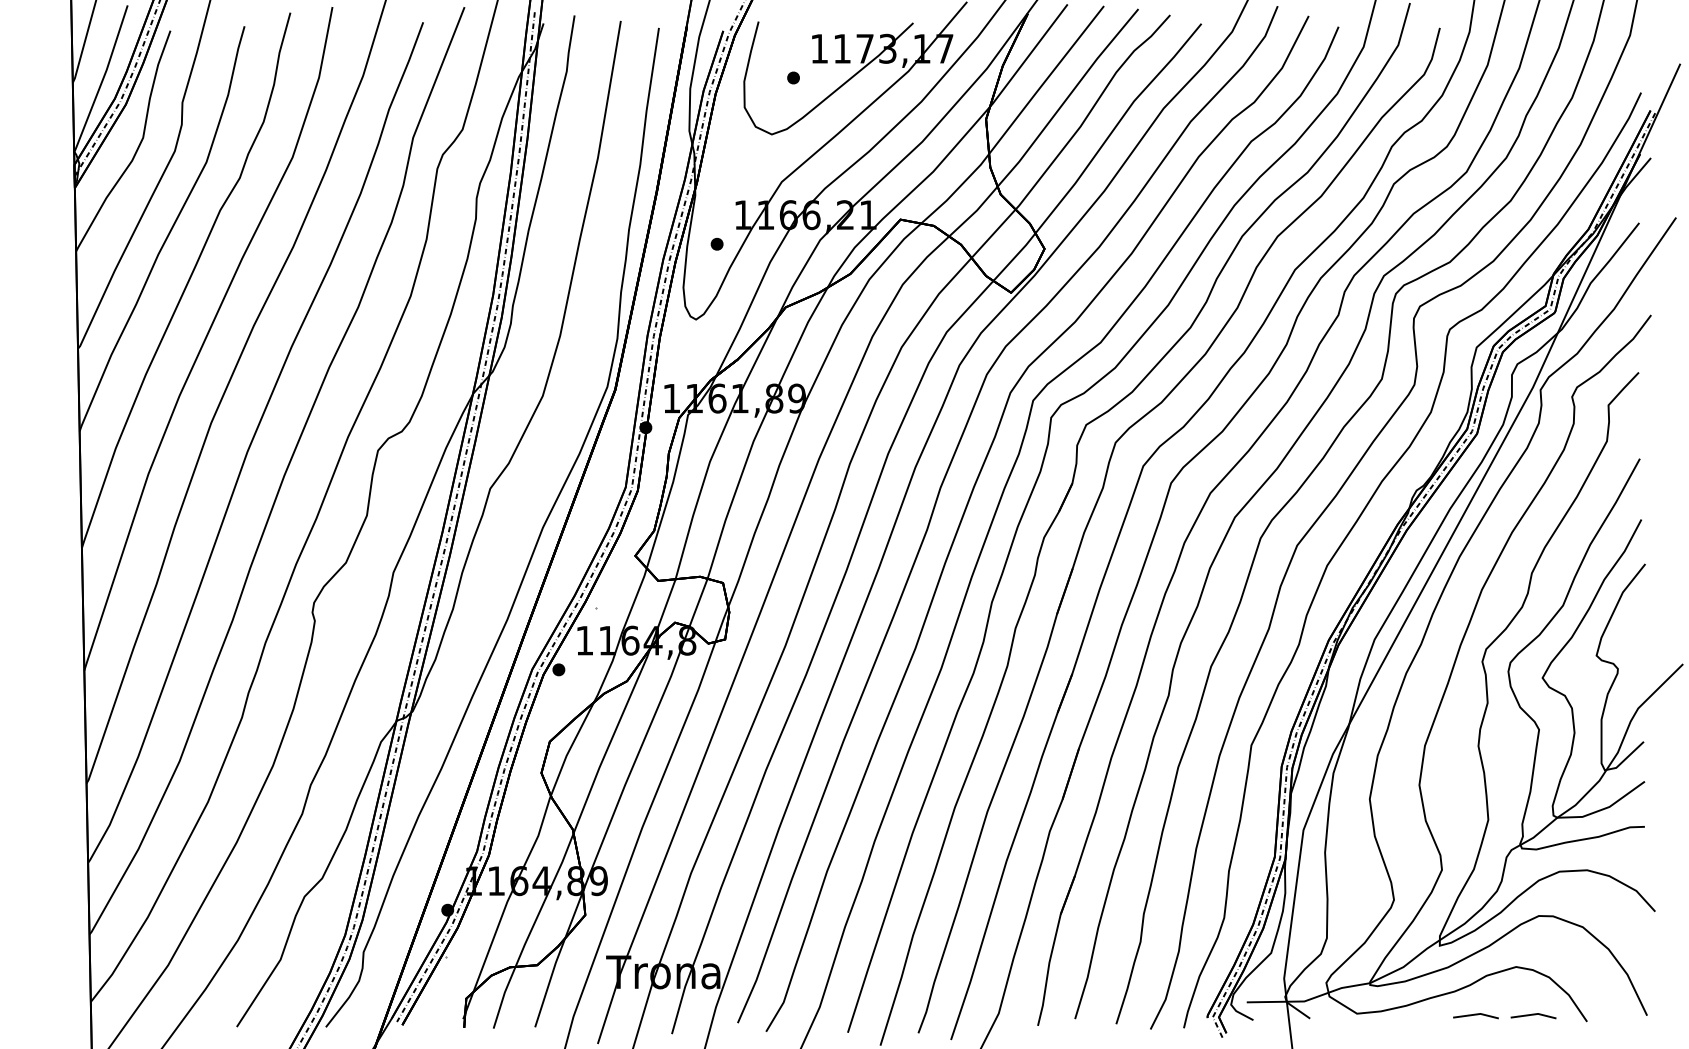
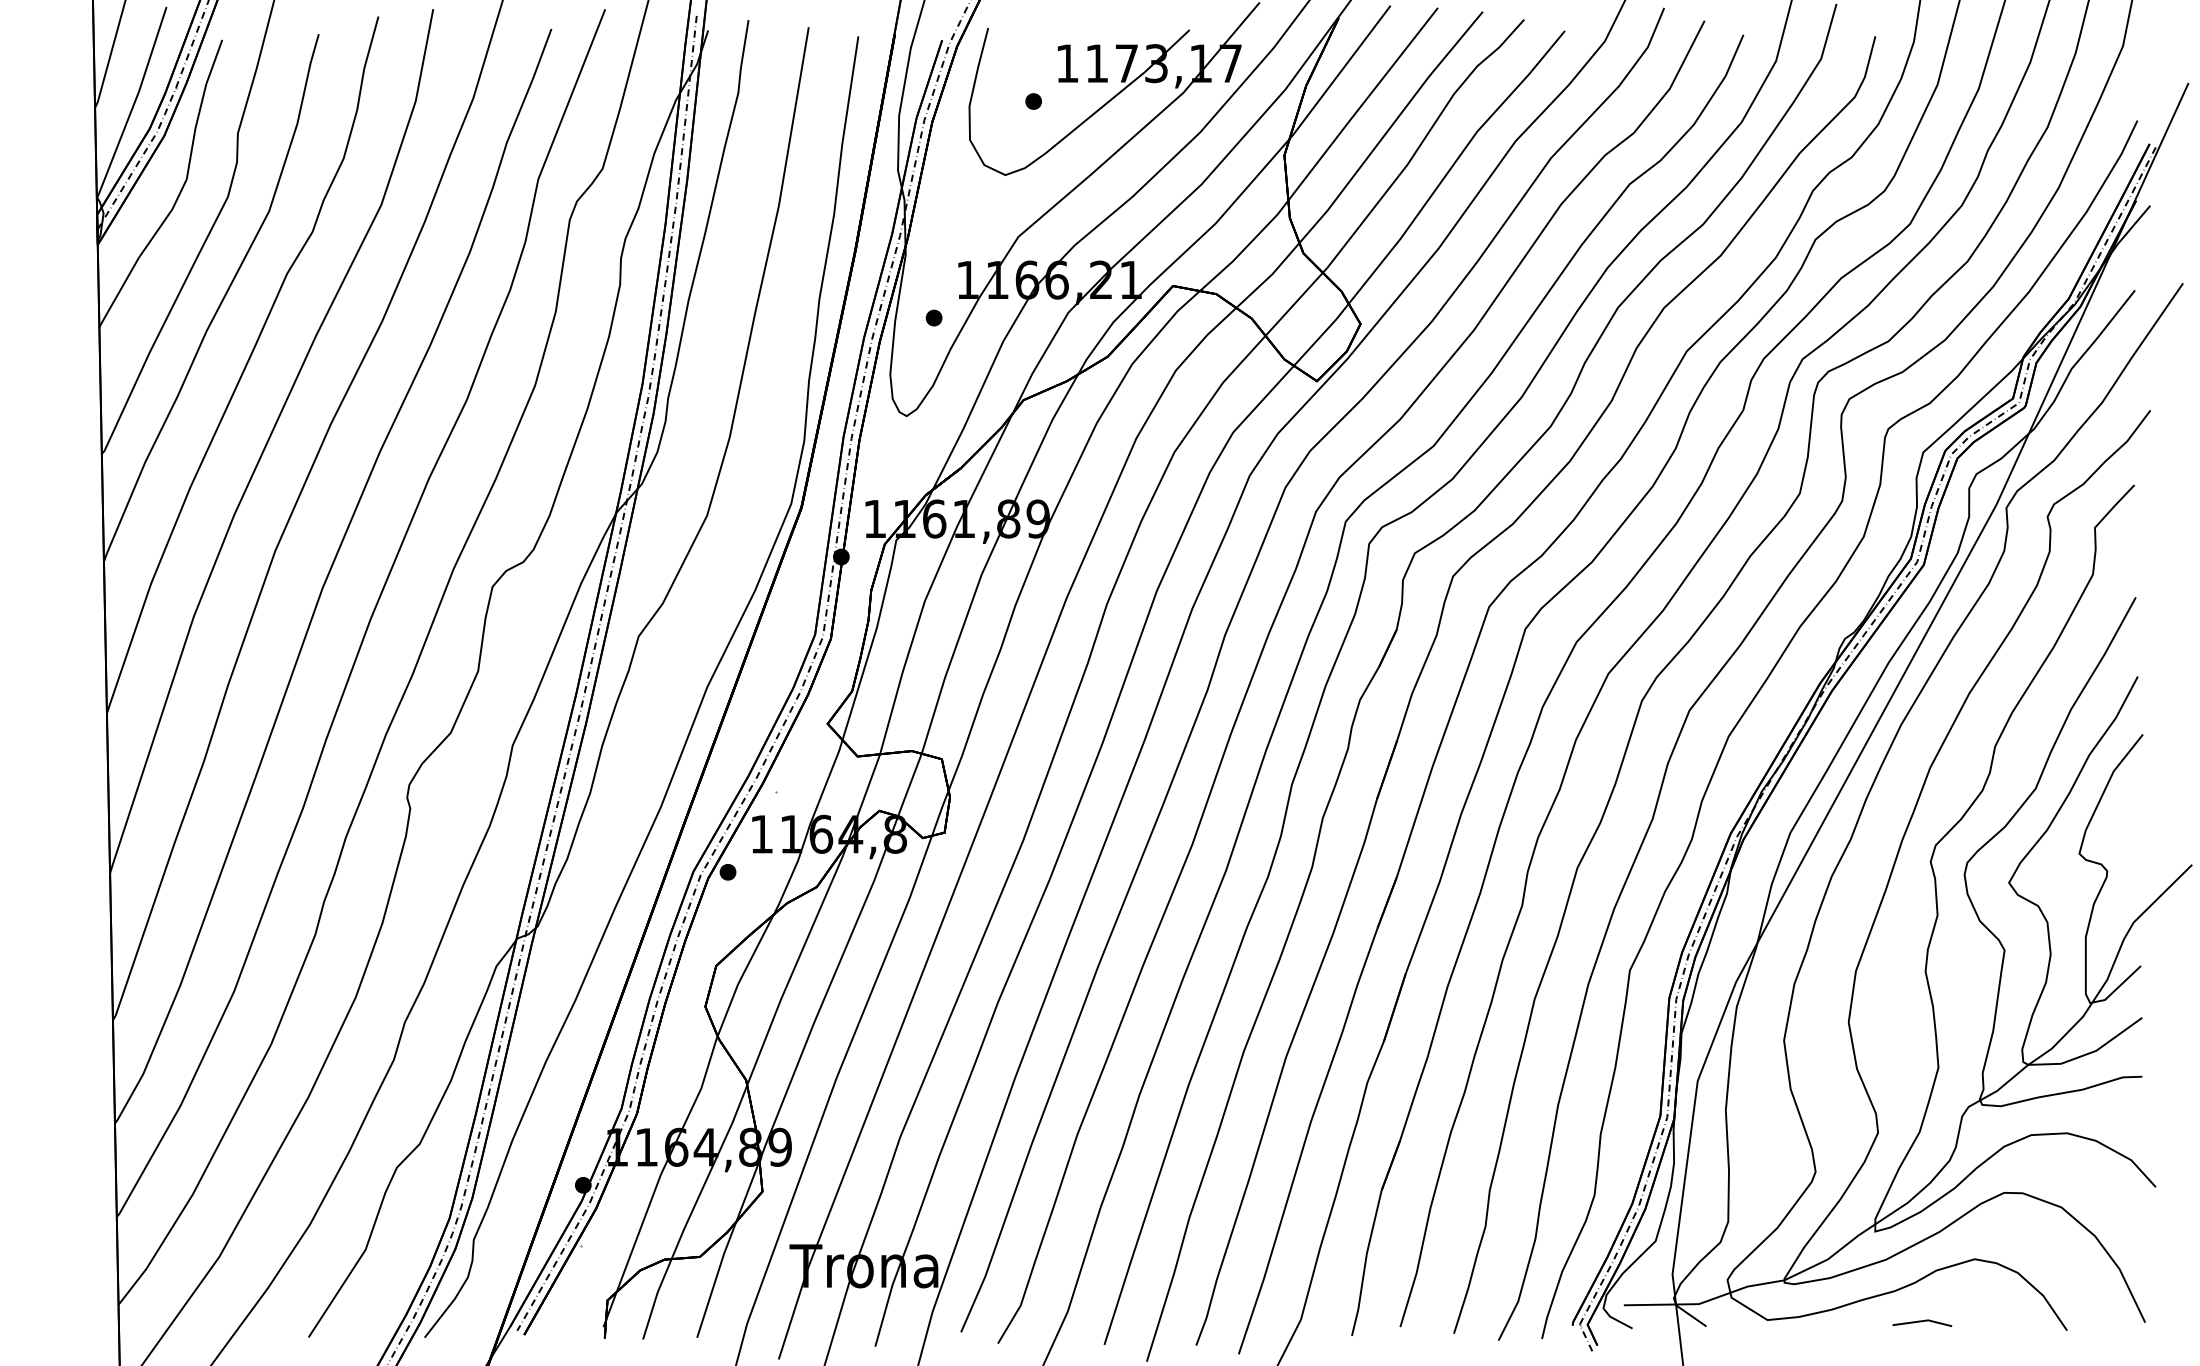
line: (1533, 1014) -> (1997, 1321), removed

